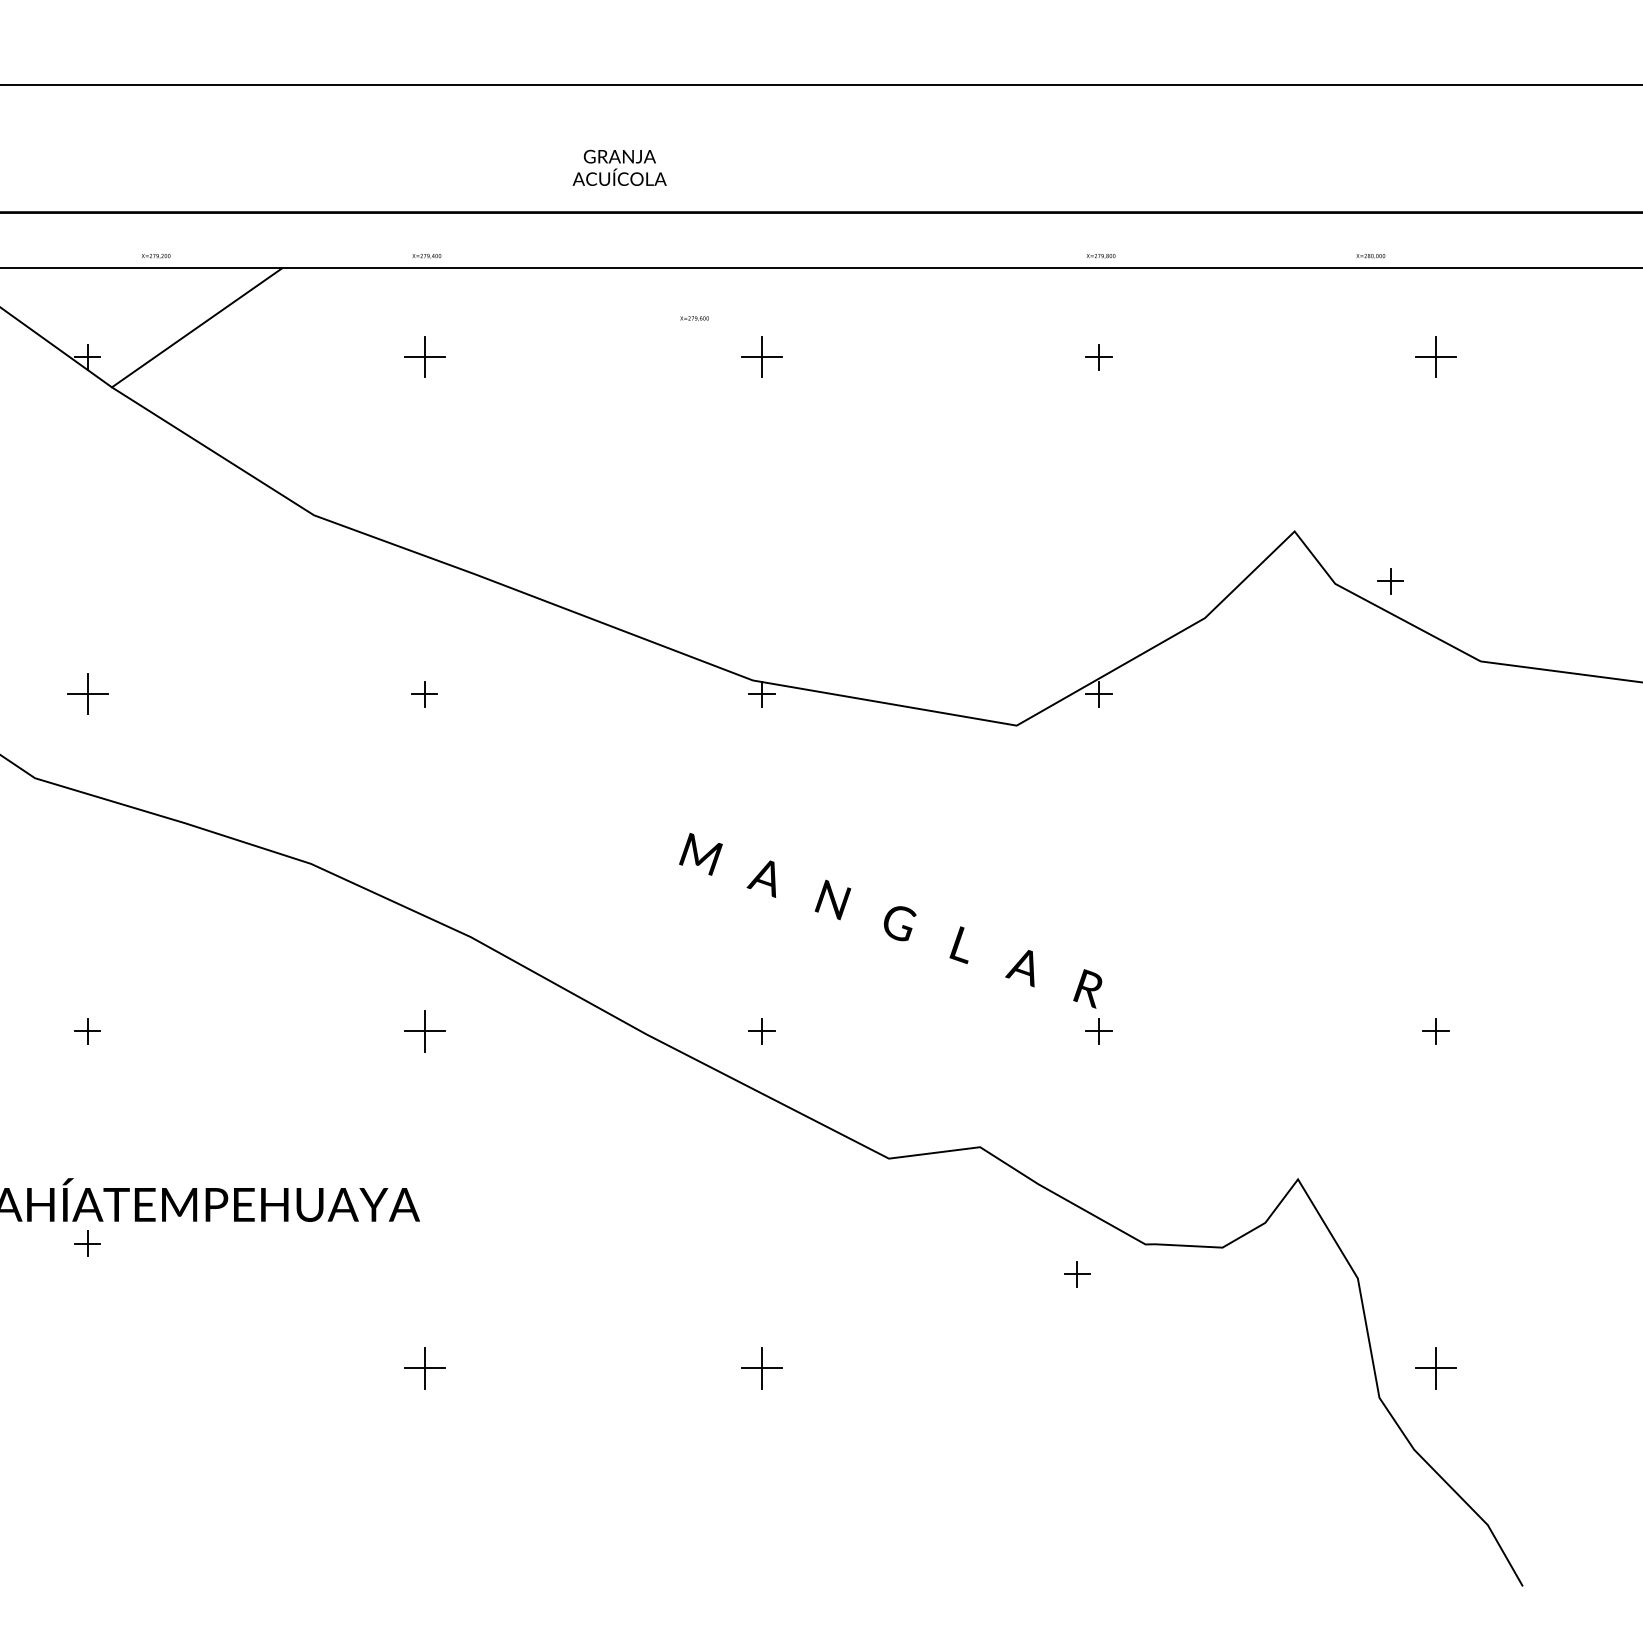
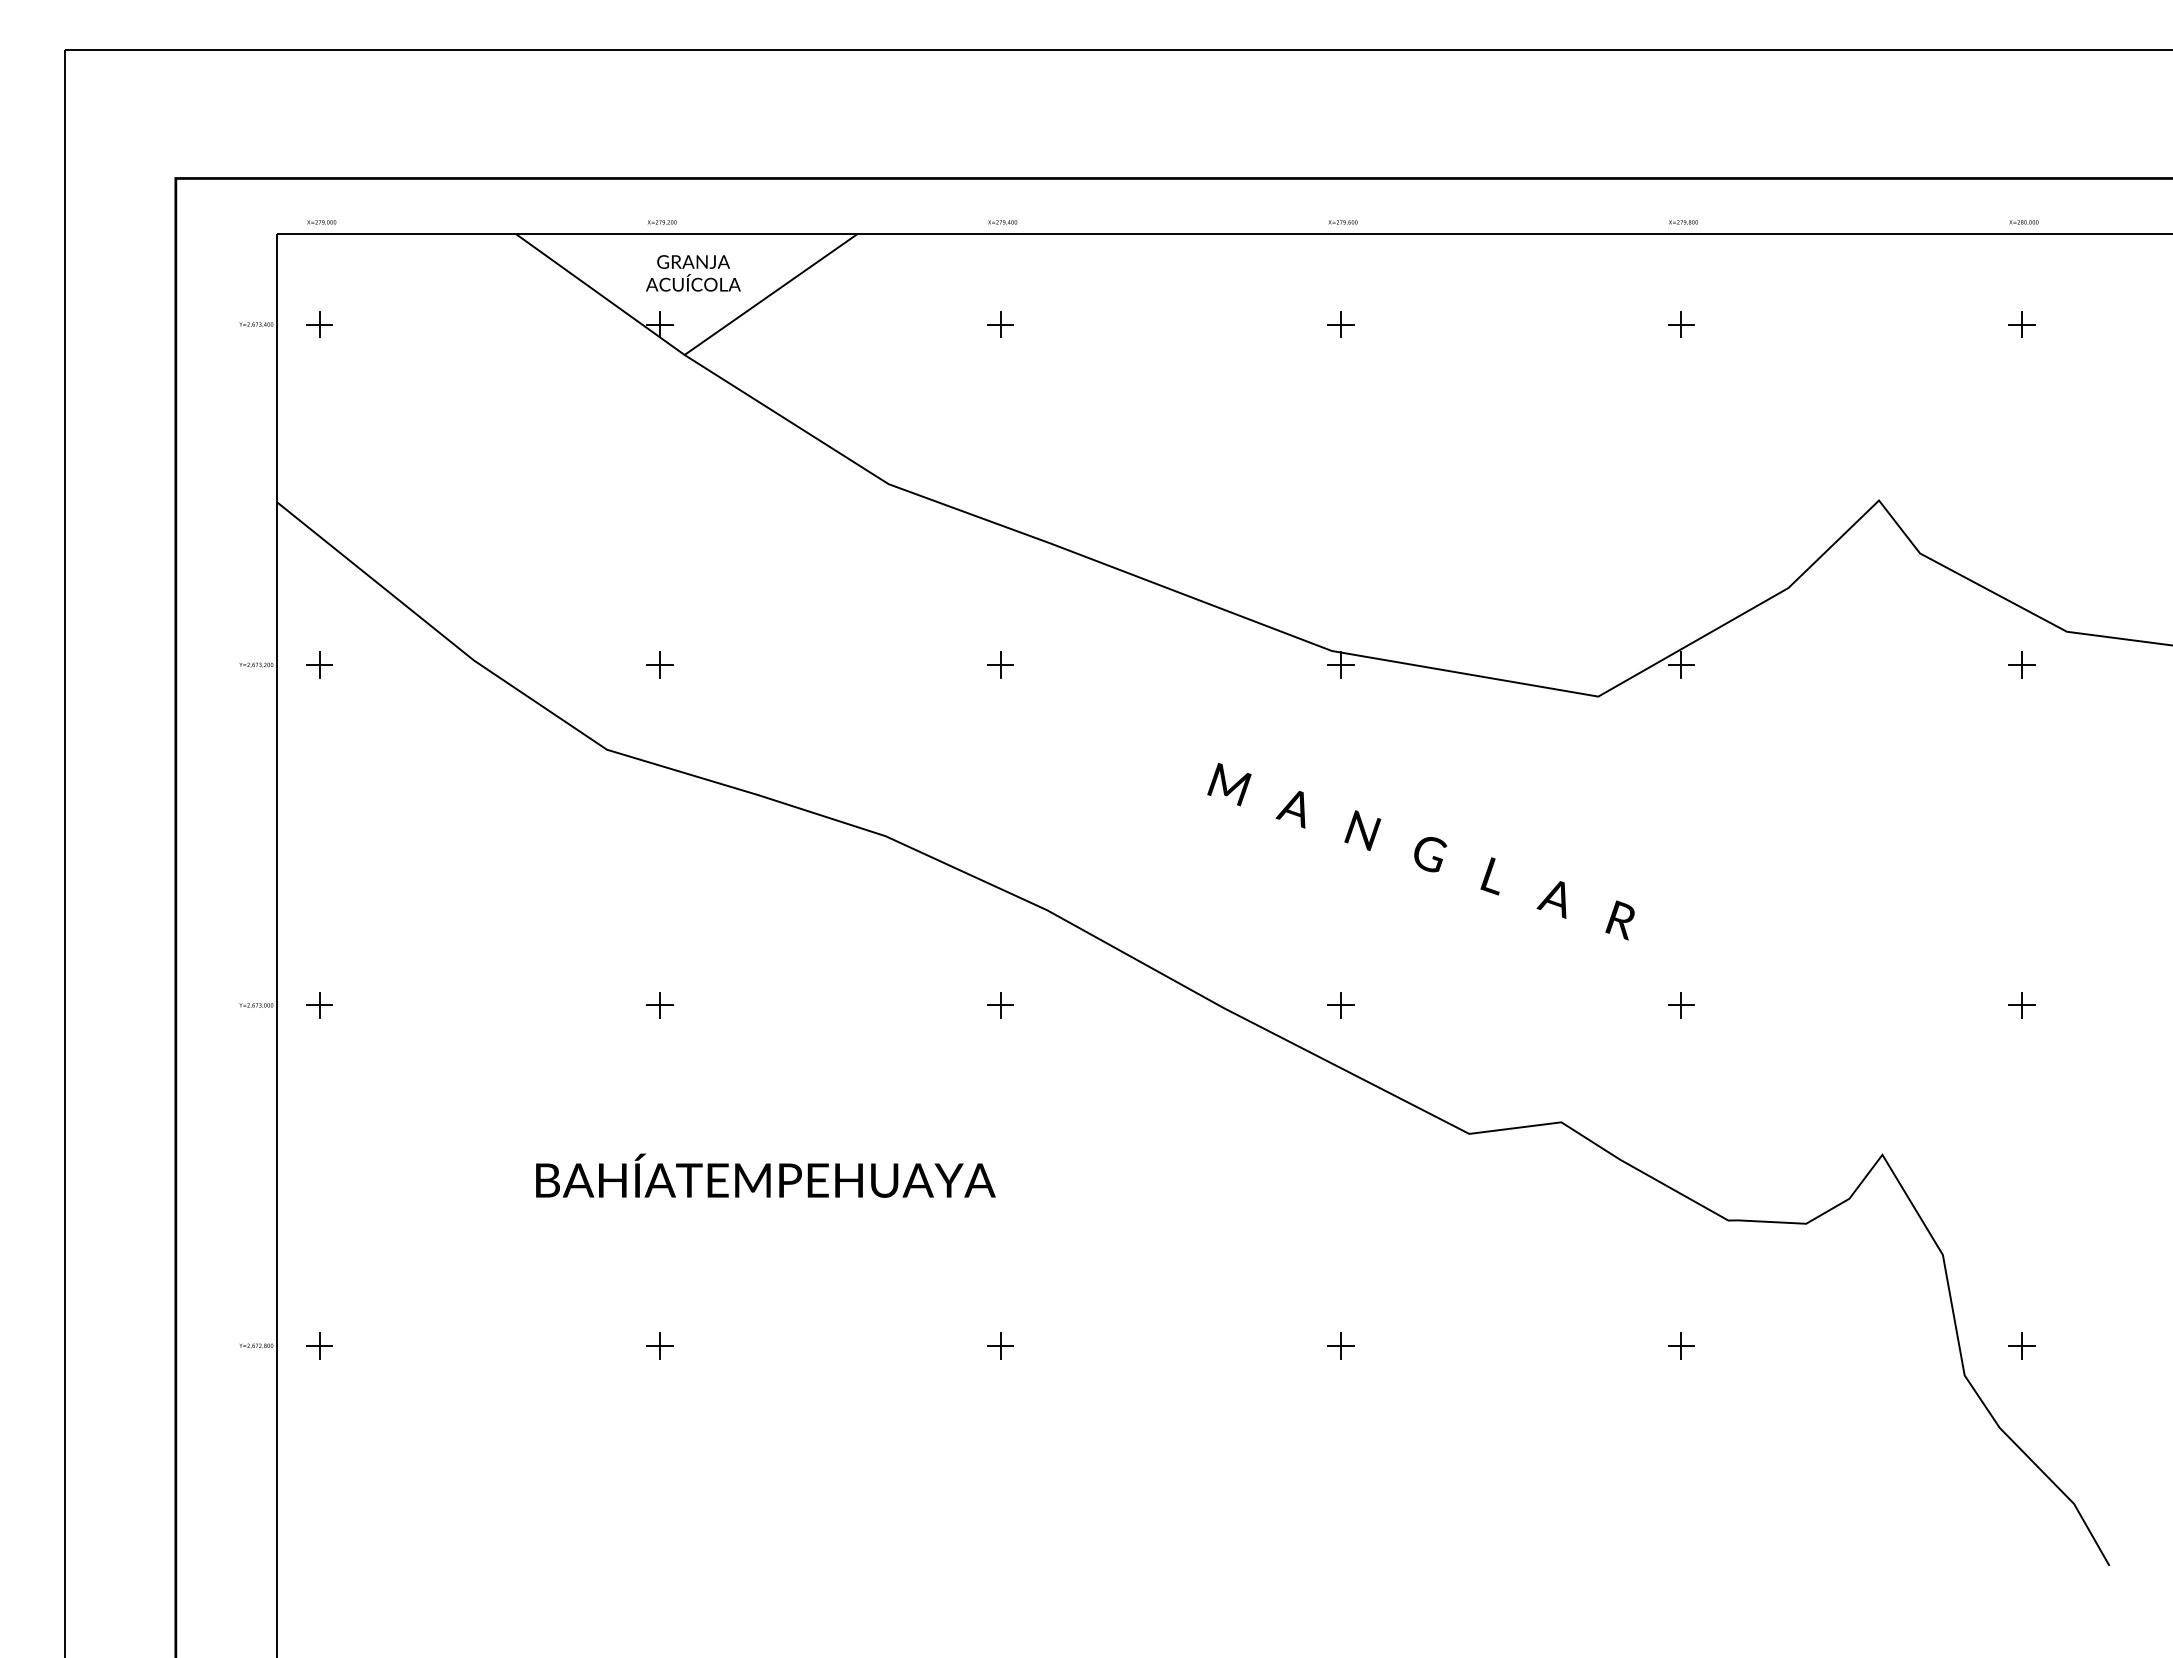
text: (619, 168) -> (693, 273), moved
text: (155, 256) -> (661, 222), moved
text: (1370, 256) -> (2023, 222), moved
text: (694, 318) -> (1342, 222), moved
part: (424, 357) -> (1000, 324), size x0.62
part: (761, 357) -> (1340, 324), size x0.62
part: (1435, 357) -> (2021, 324), size x0.62
part: (1390, 580) -> (2021, 664), moved
part: (87, 693) -> (659, 664), size x0.62
text: (890, 920) -> (1420, 851), moved
part: (424, 1031) -> (1000, 1005), size x0.62
part: (87, 1243) -> (659, 1345), moved
part: (1077, 1274) -> (1681, 1345), moved
part: (424, 1368) -> (1000, 1345), size x0.62
part: (761, 1368) -> (1340, 1345), size x0.62
part: (1435, 1368) -> (2021, 1345), size x0.62

